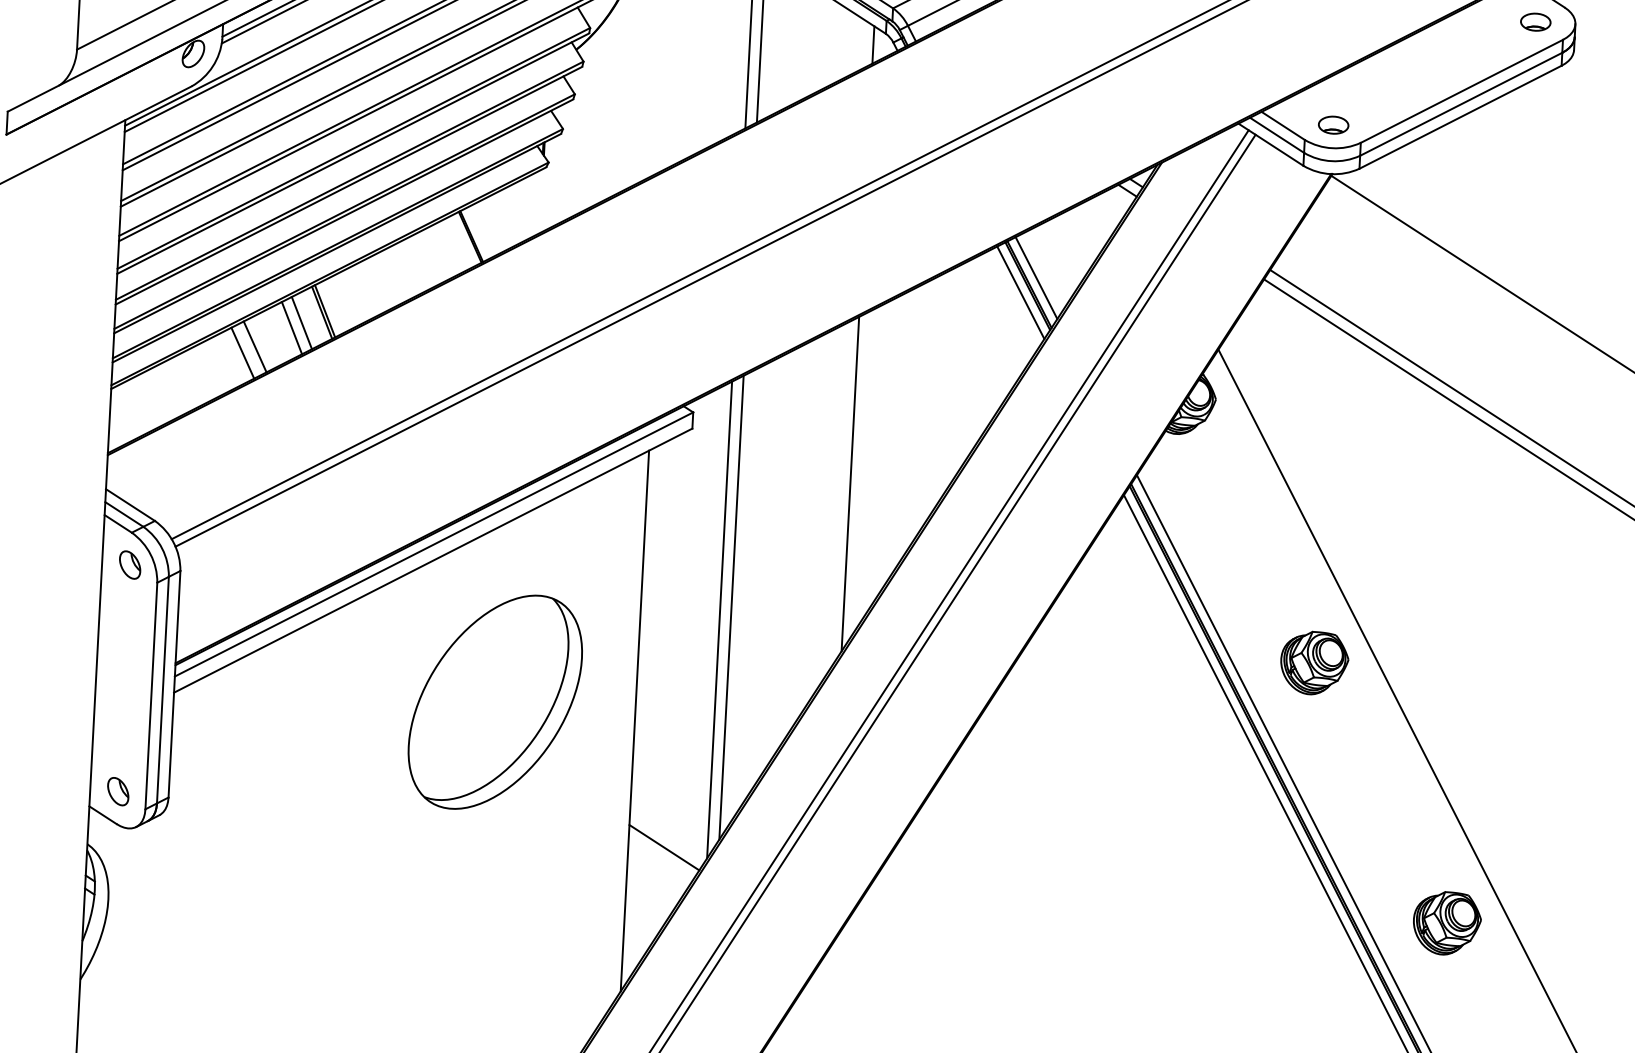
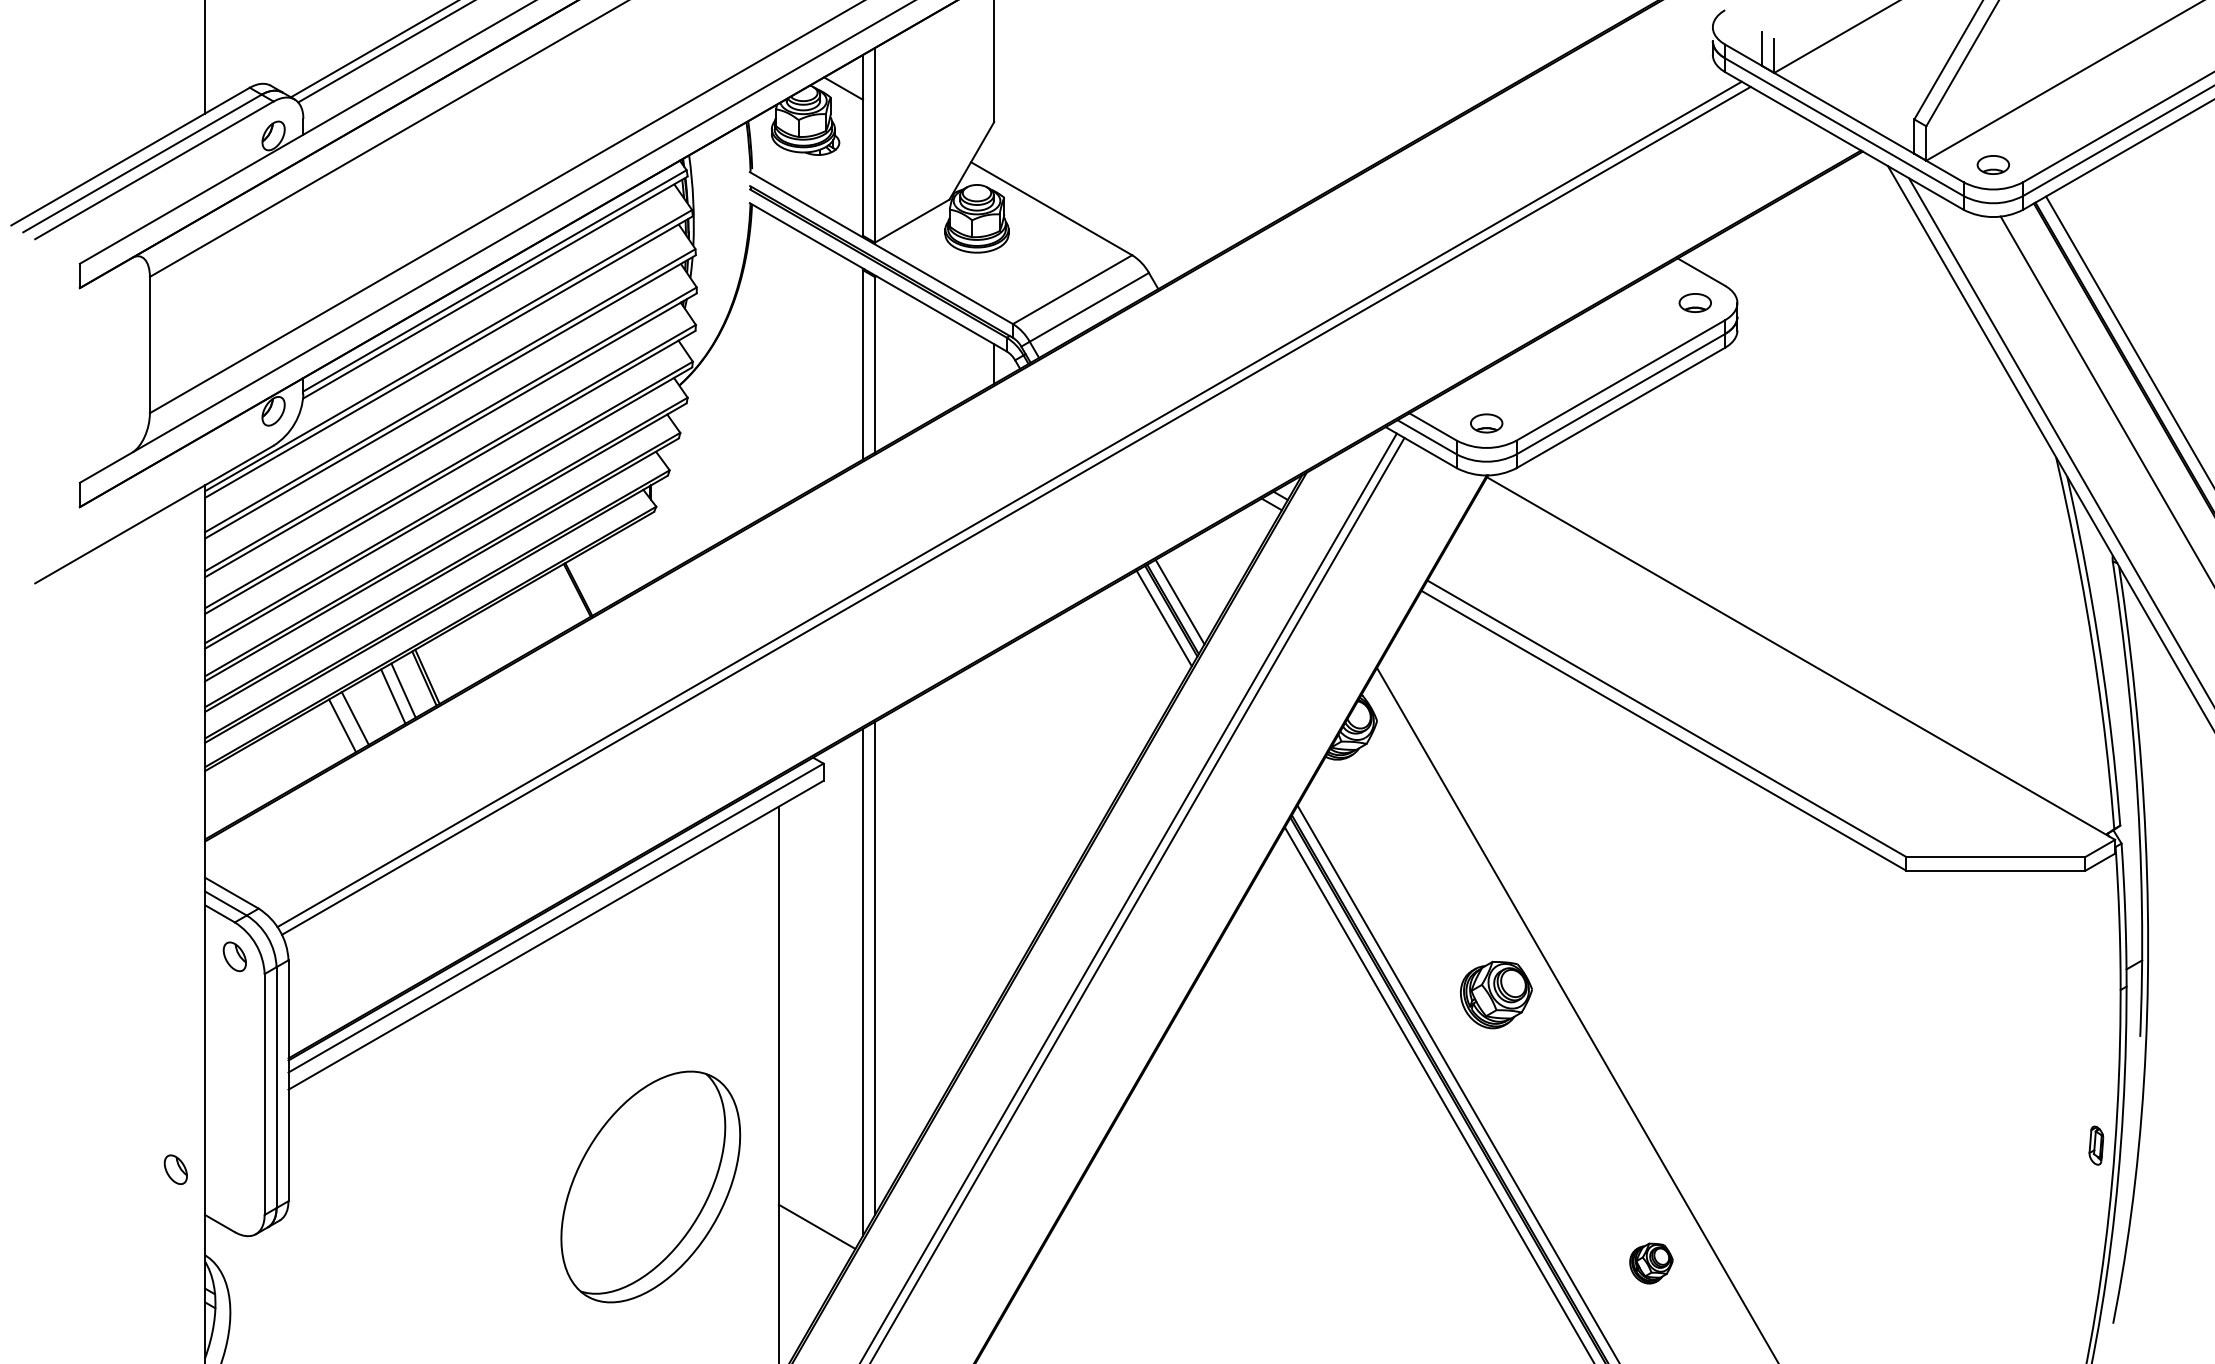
line: (850, 483) -> (994, 830), removed
part: (495, 701) -> (650, 1186), moved
part: (117, 791) -> (175, 1169), moved
part: (1447, 923) -> (1651, 1263), size x0.6

